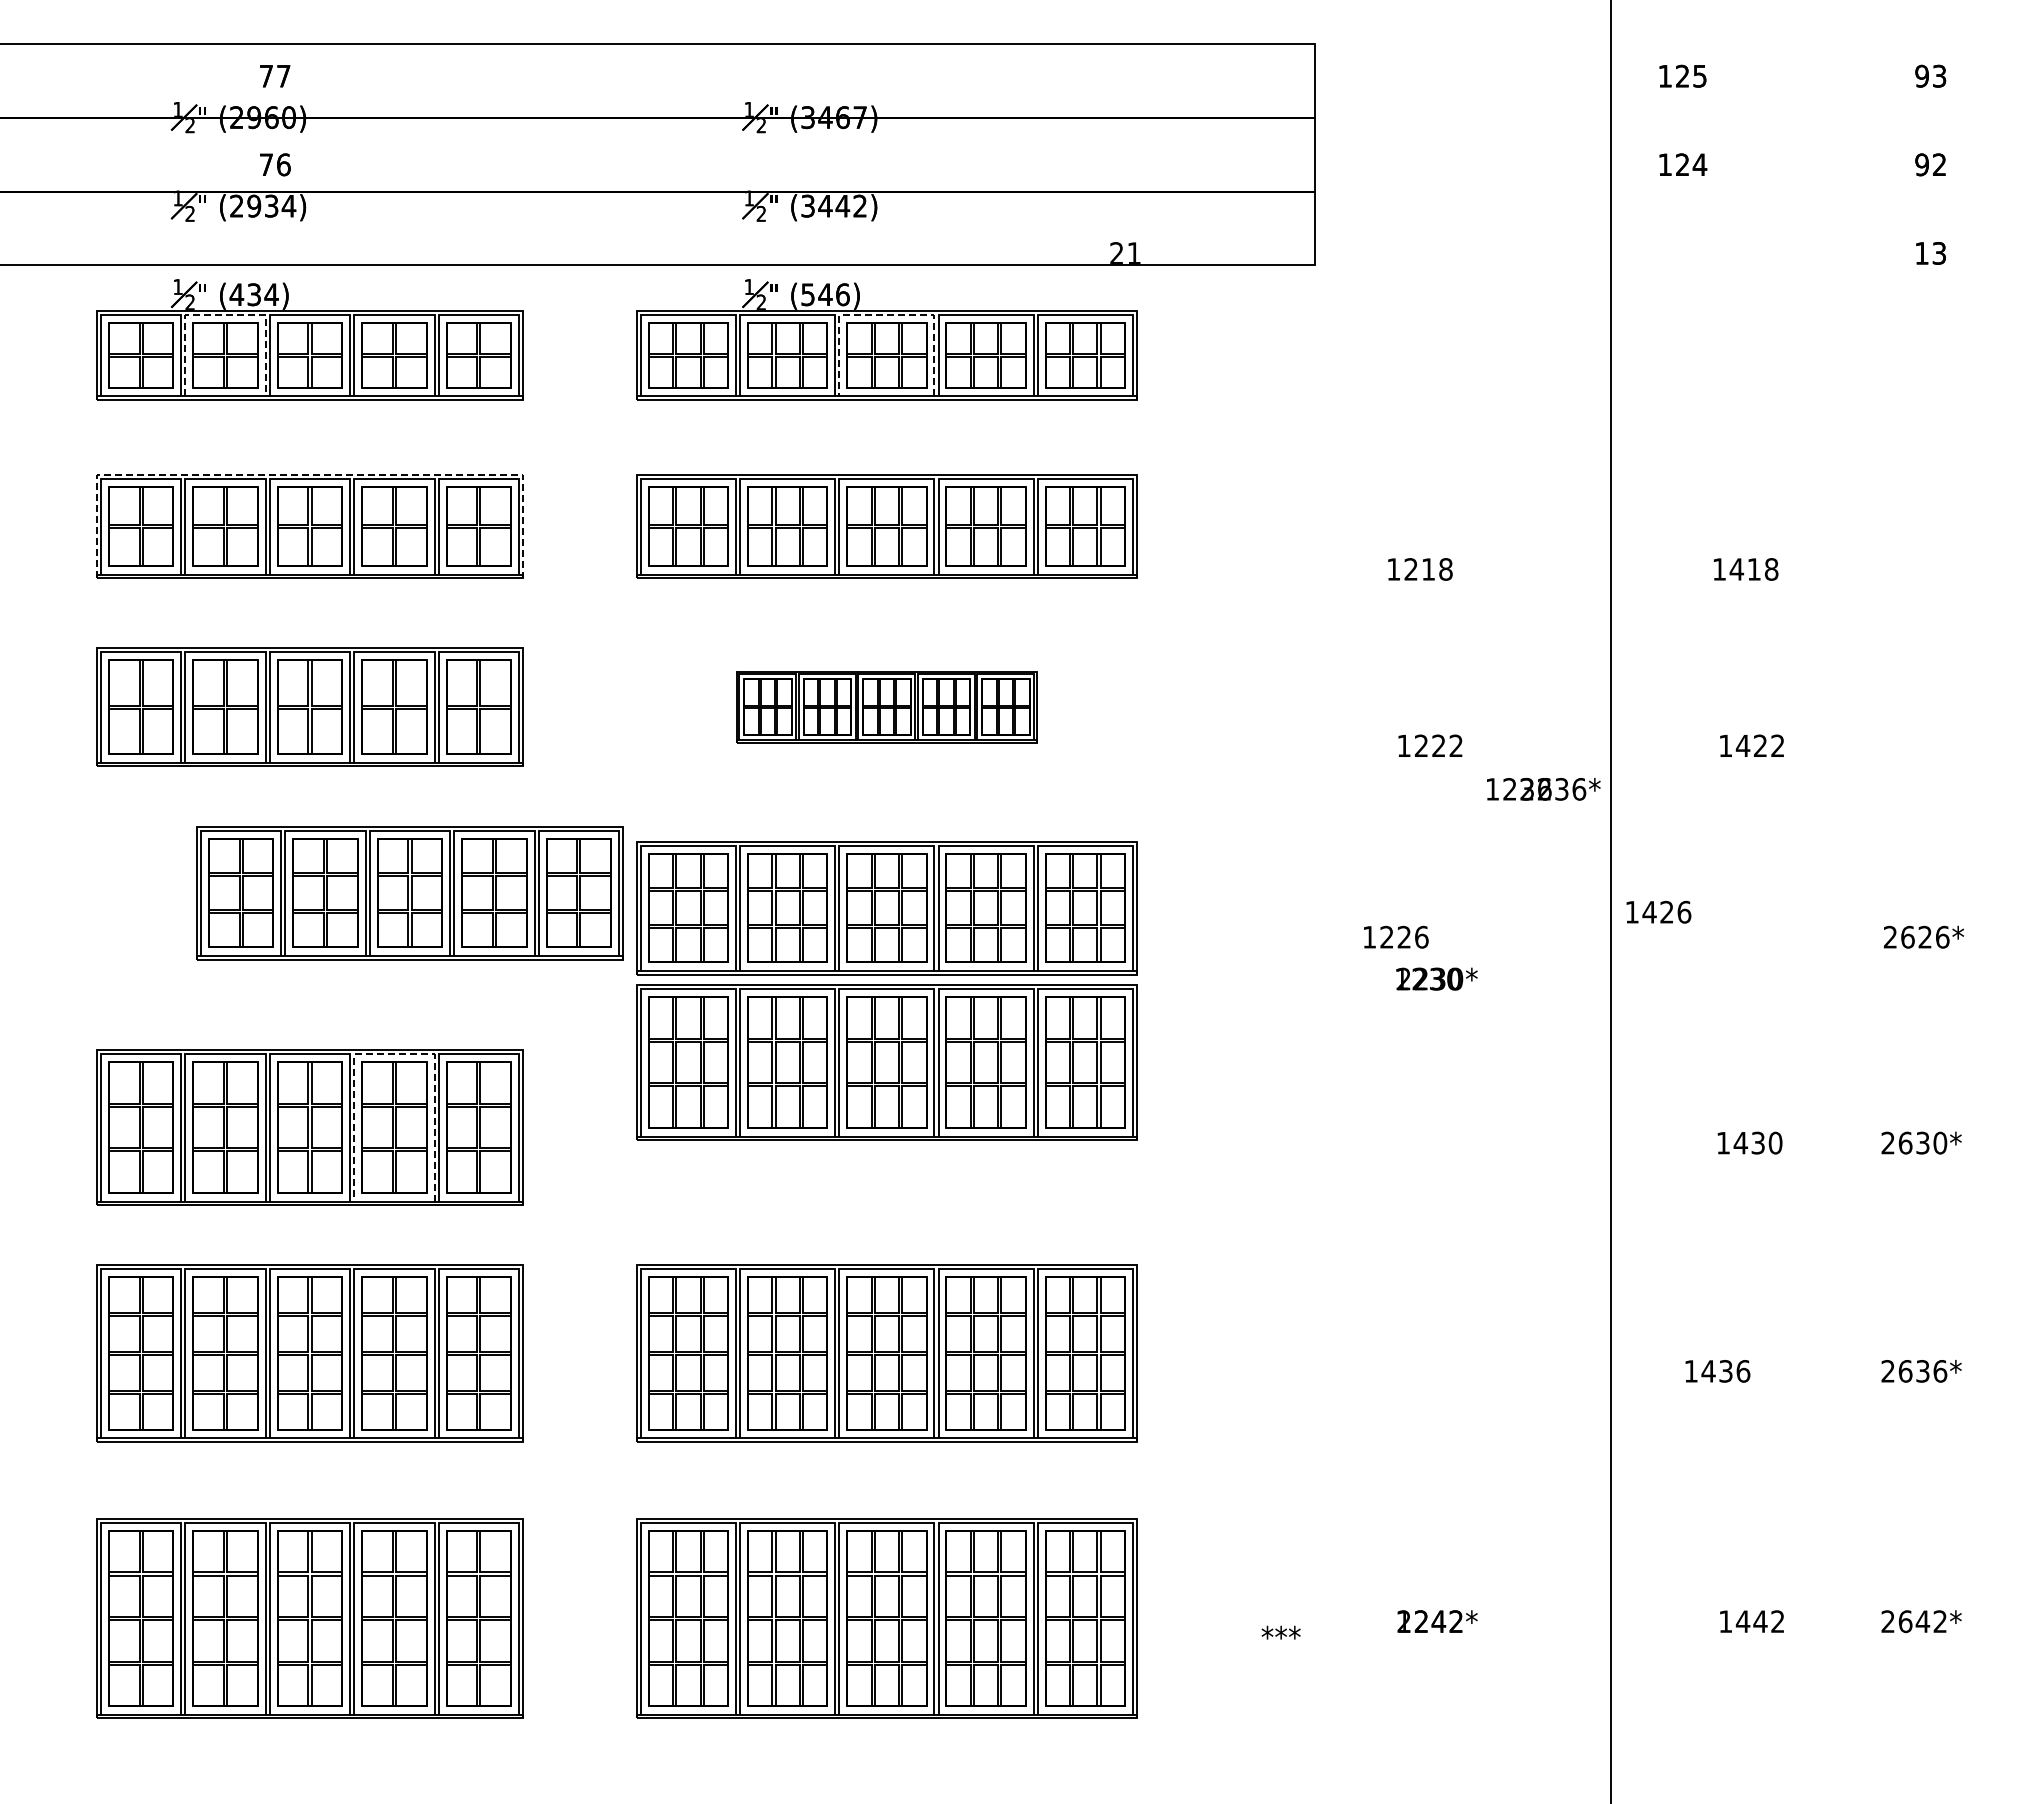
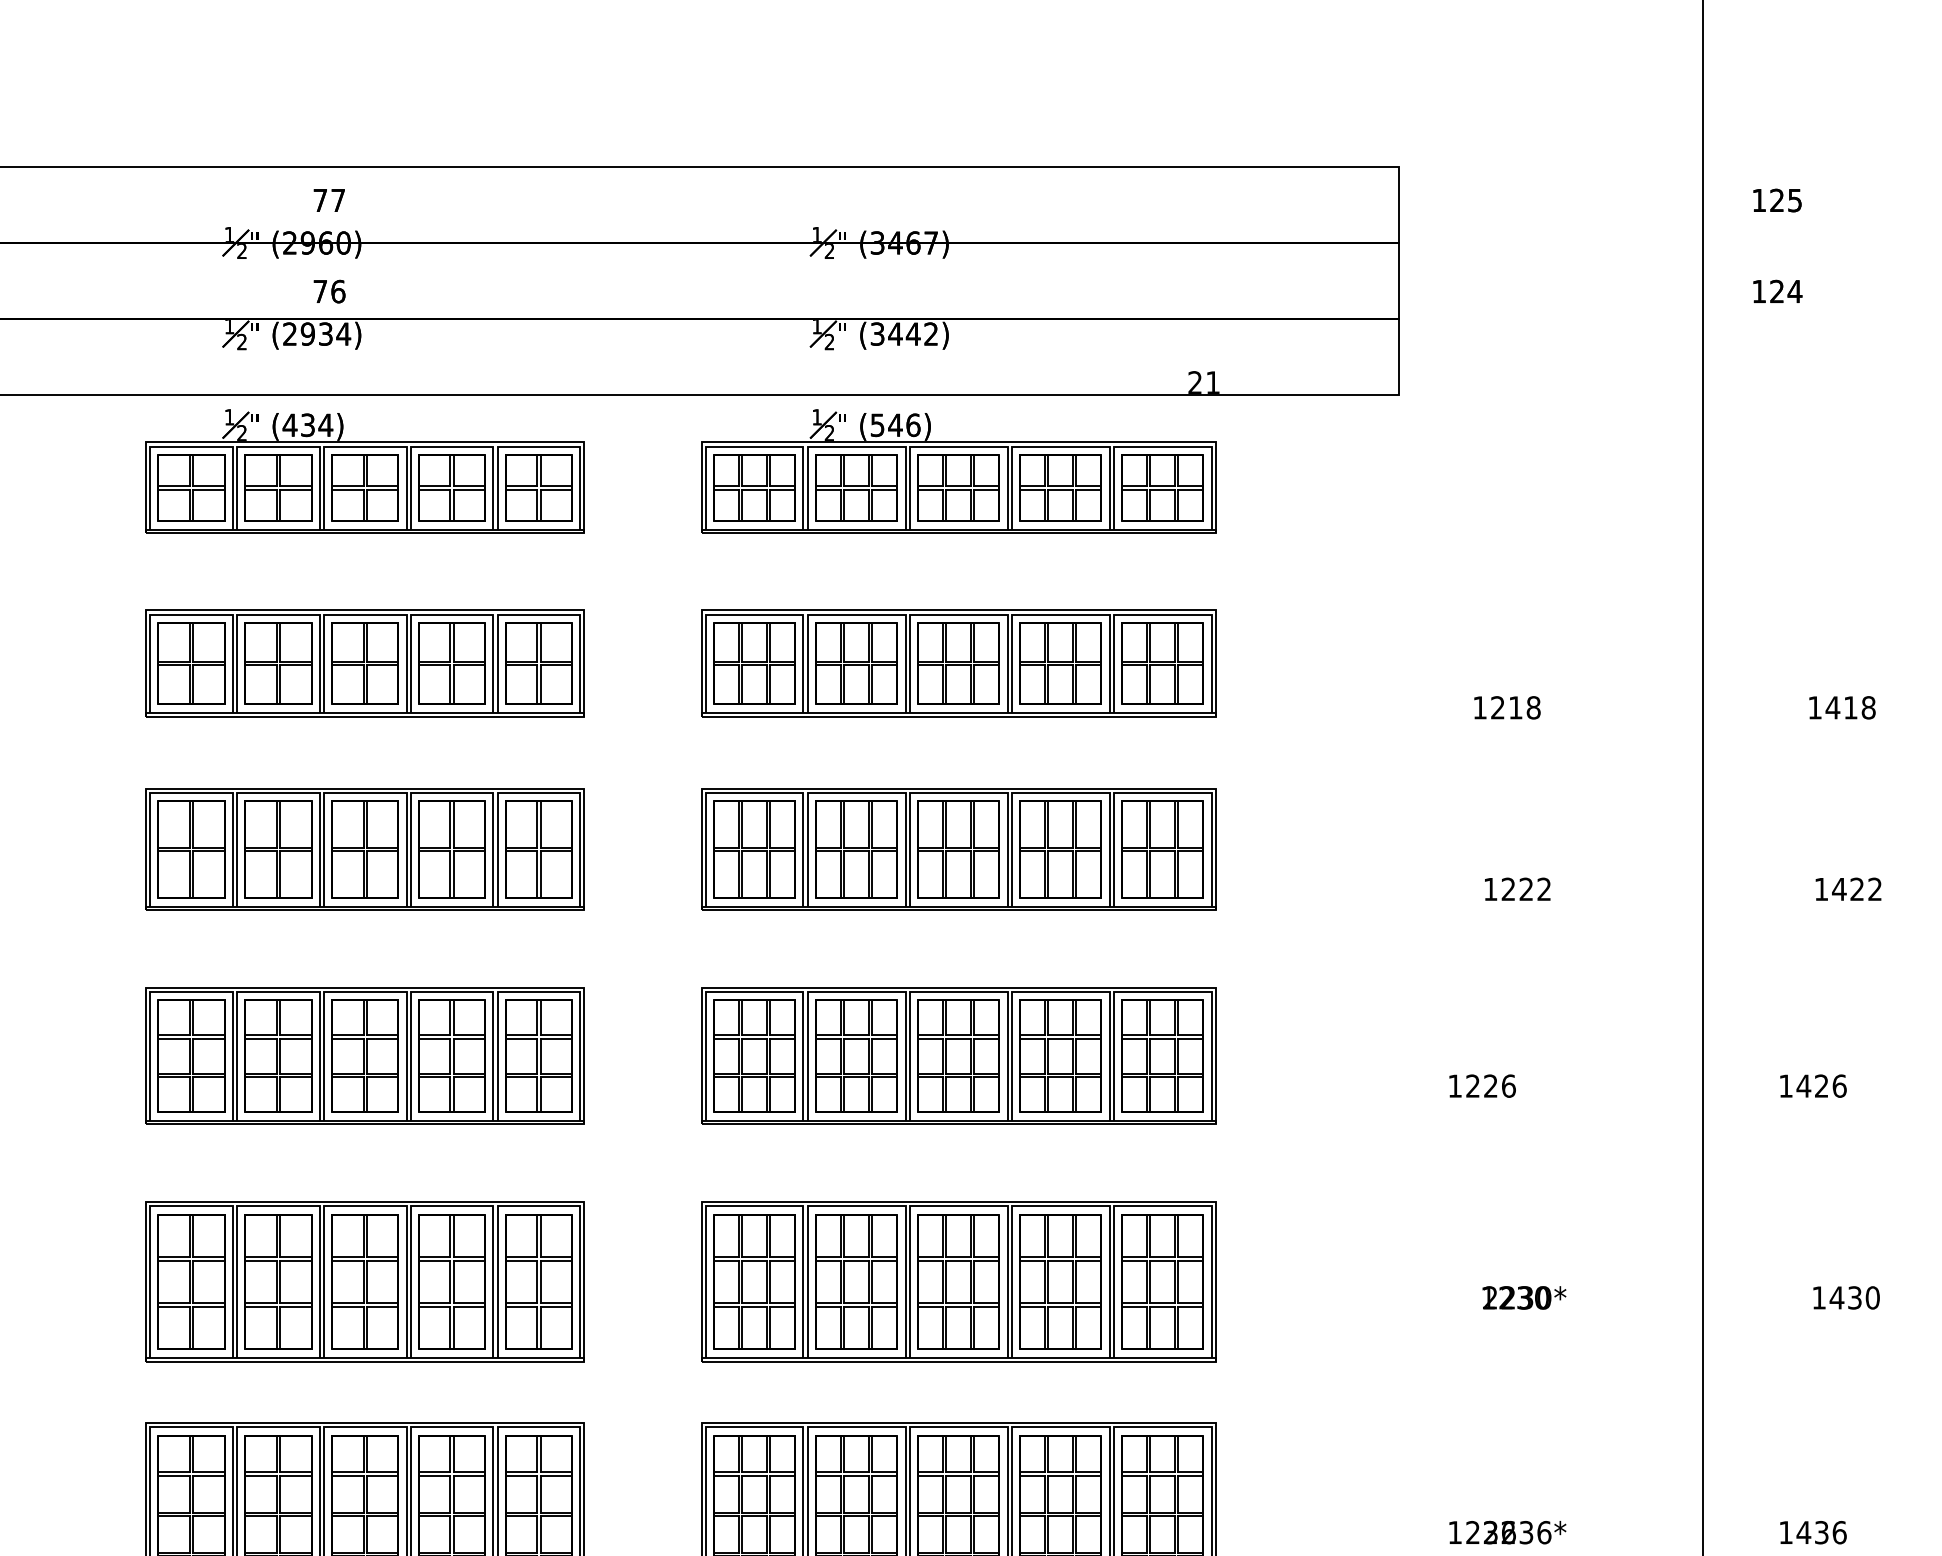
line: (226, 315) -> (279, 446), dashed -> solid
line: (886, 315) -> (958, 446), dashed -> solid
line: (310, 474) -> (365, 610), dashed -> solid
part: (886, 706) -> (958, 848), size x1.67
text: (1543, 788) -> (1507, 1531), moved
part: (409, 893) -> (364, 1056), moved
text: (1658, 911) -> (1813, 1085), moved
text: (1436, 978) -> (1523, 1297), moved
line: (393, 1054) -> (451, 1206), dashed -> solid
part: (886, 1062) -> (958, 1281), moved

